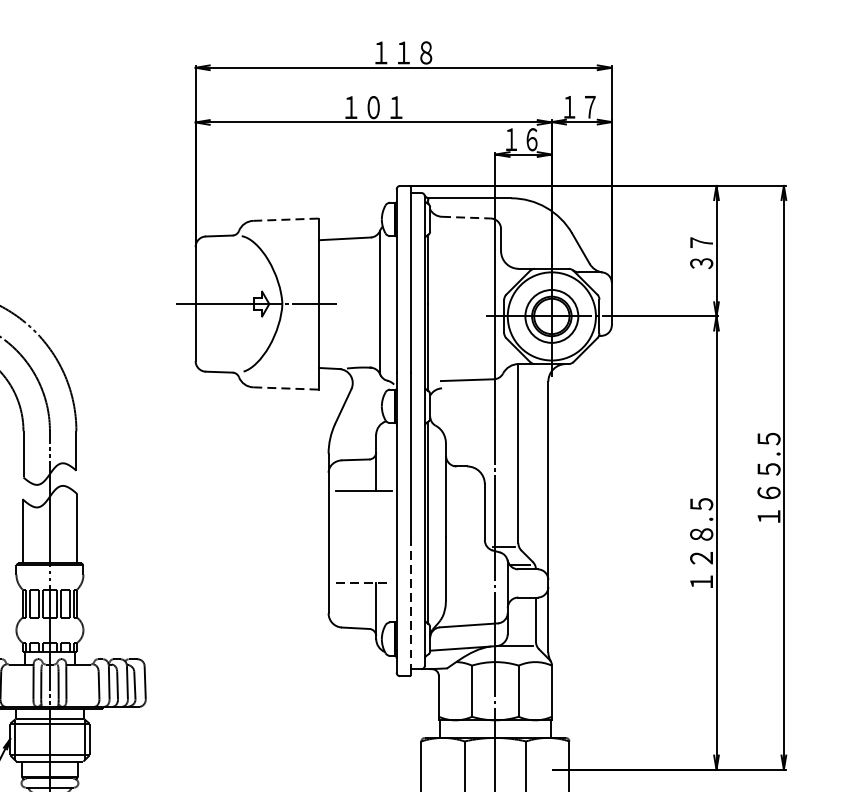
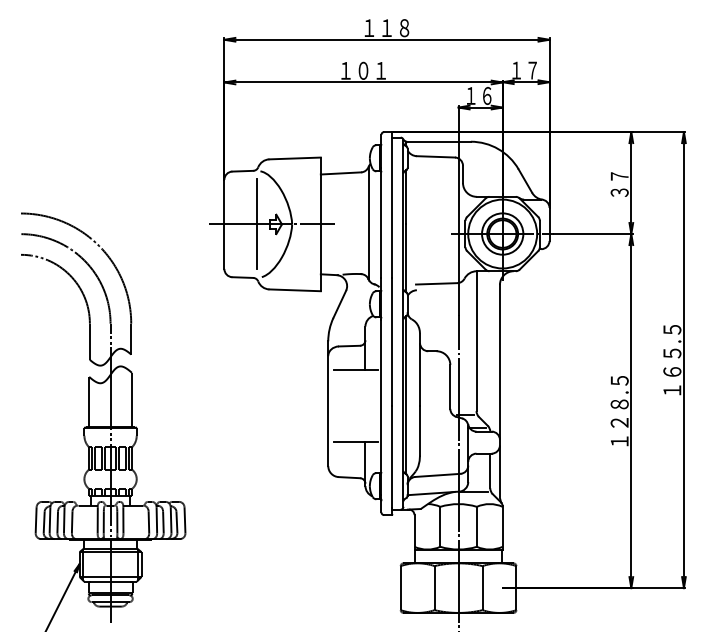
line: (467, 217) -> (436, 156), dashed -> solid
line: (286, 219) -> (295, 158), dashed -> solid
line: (238, 302) -> (257, 223), added
line: (286, 388) -> (295, 290), dashed -> solid
line: (363, 583) -> (355, 442), dashed -> solid
line: (410, 602) -> (392, 457), dashed -> solid

